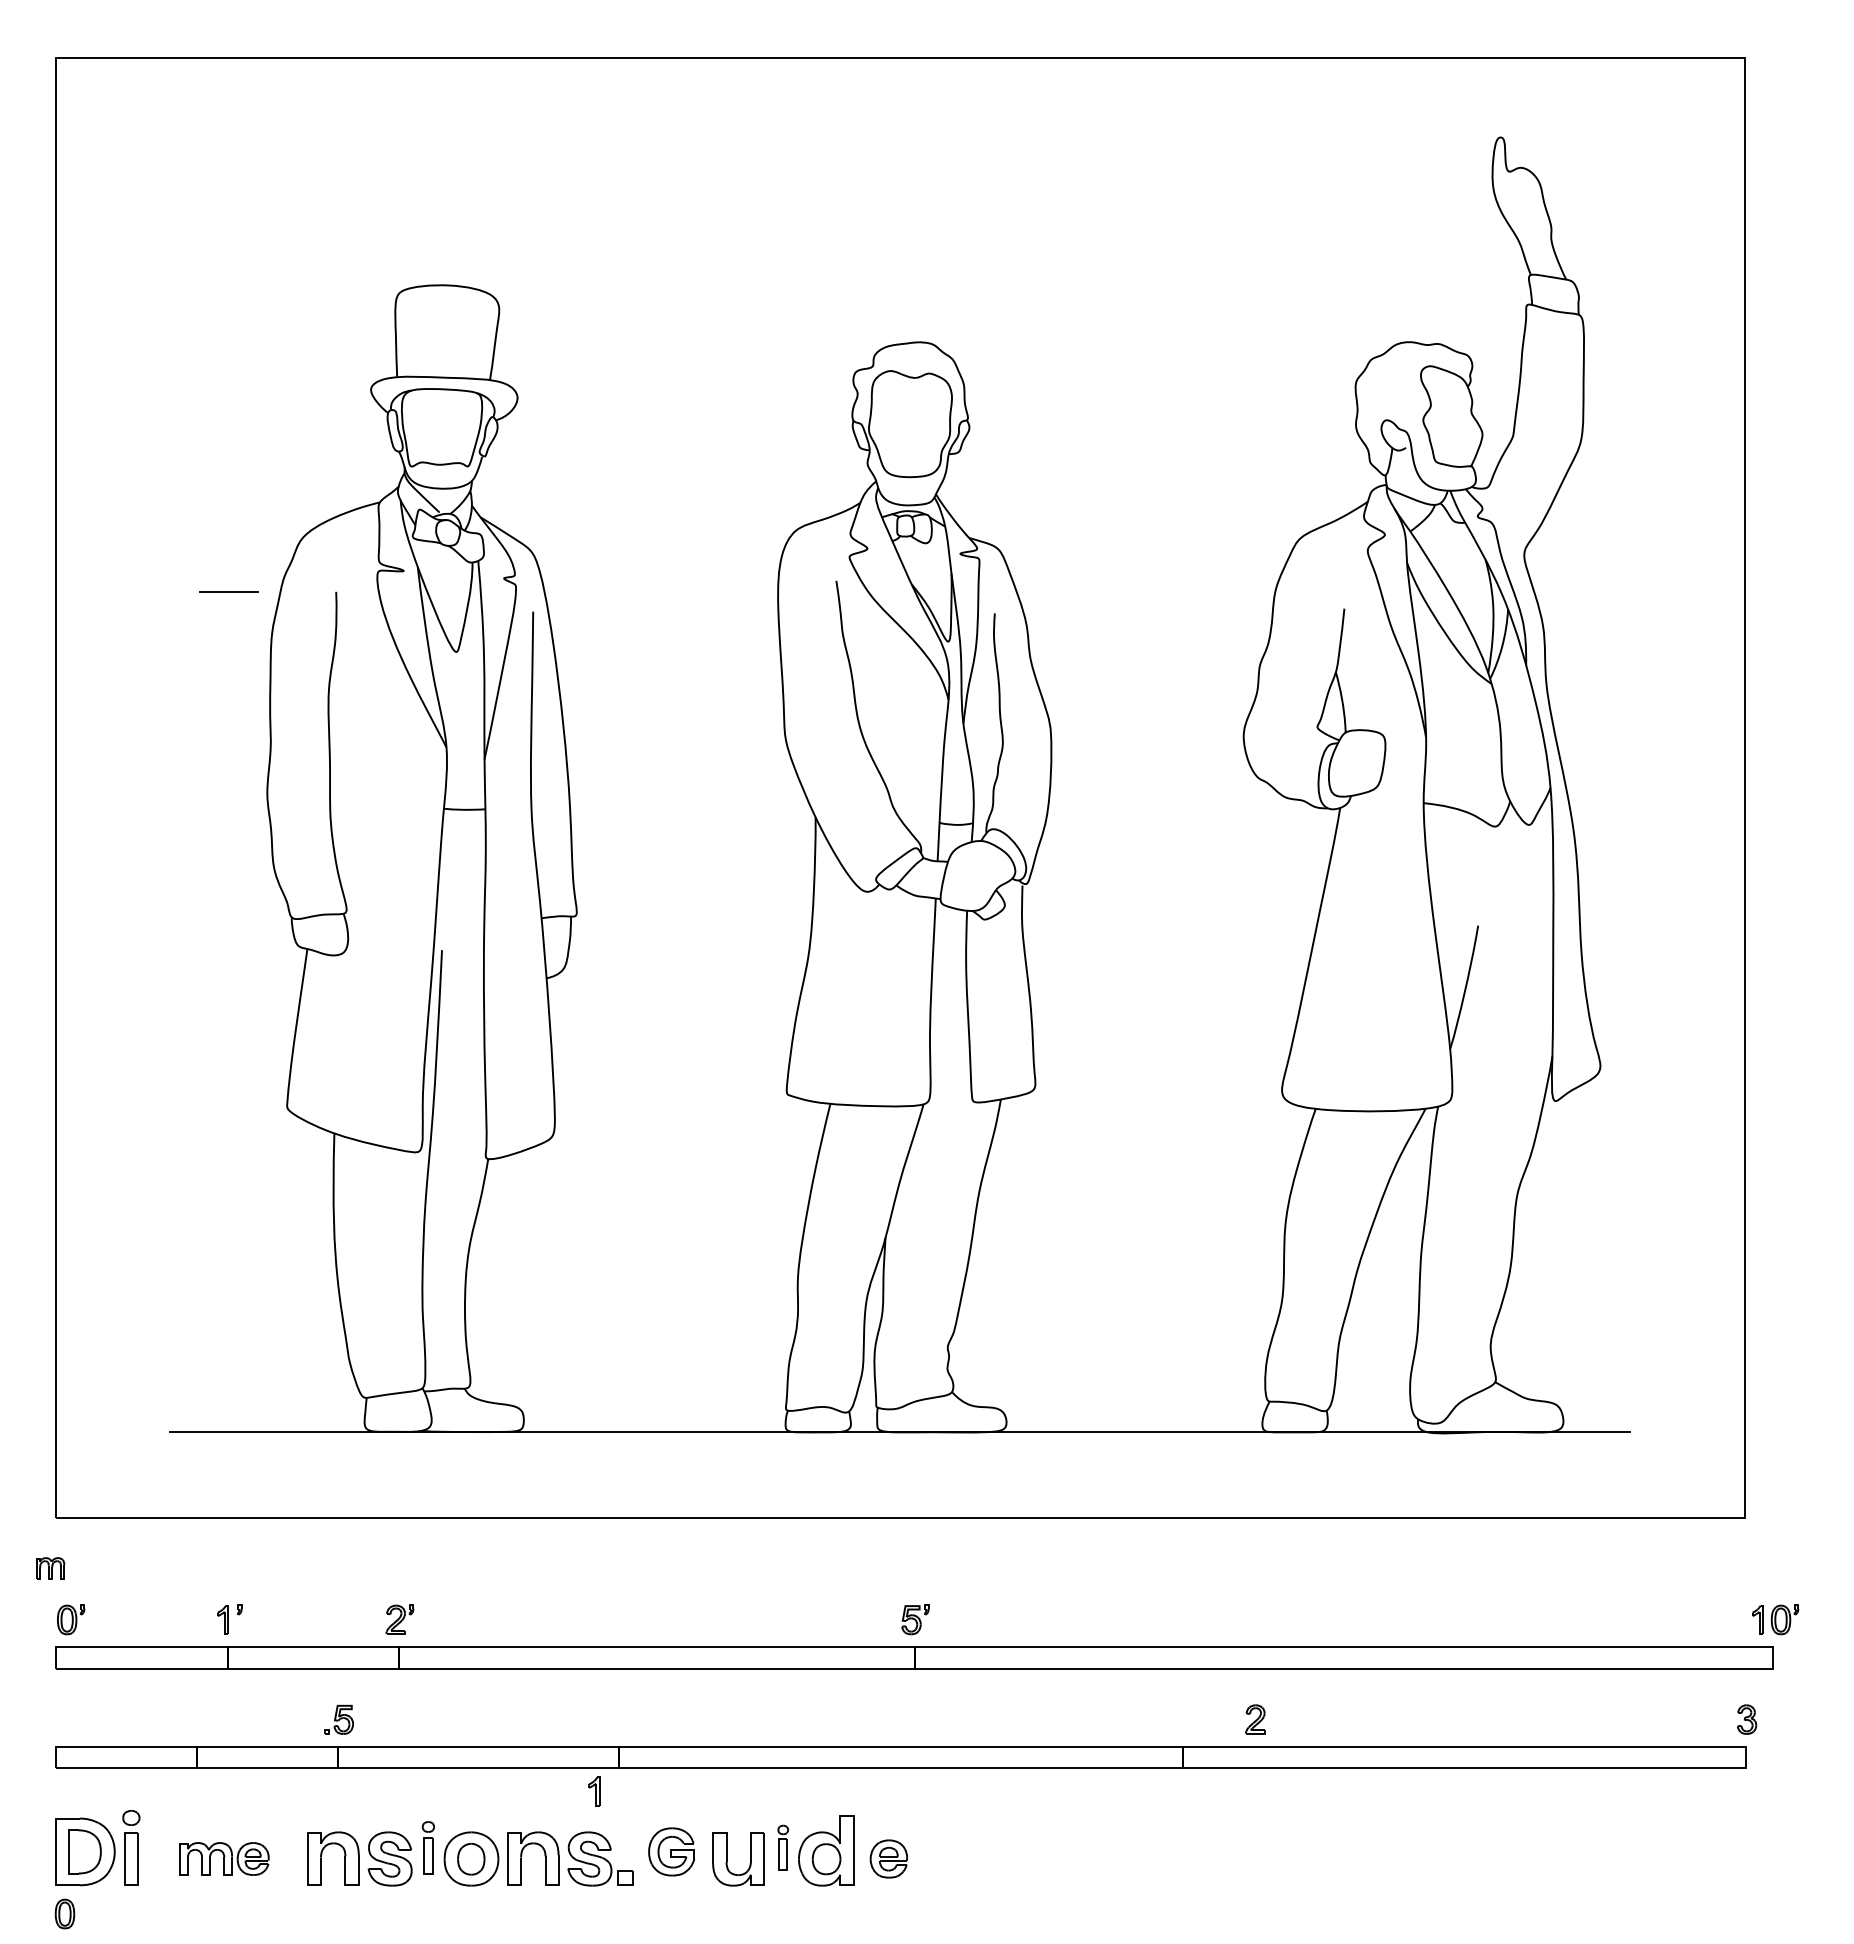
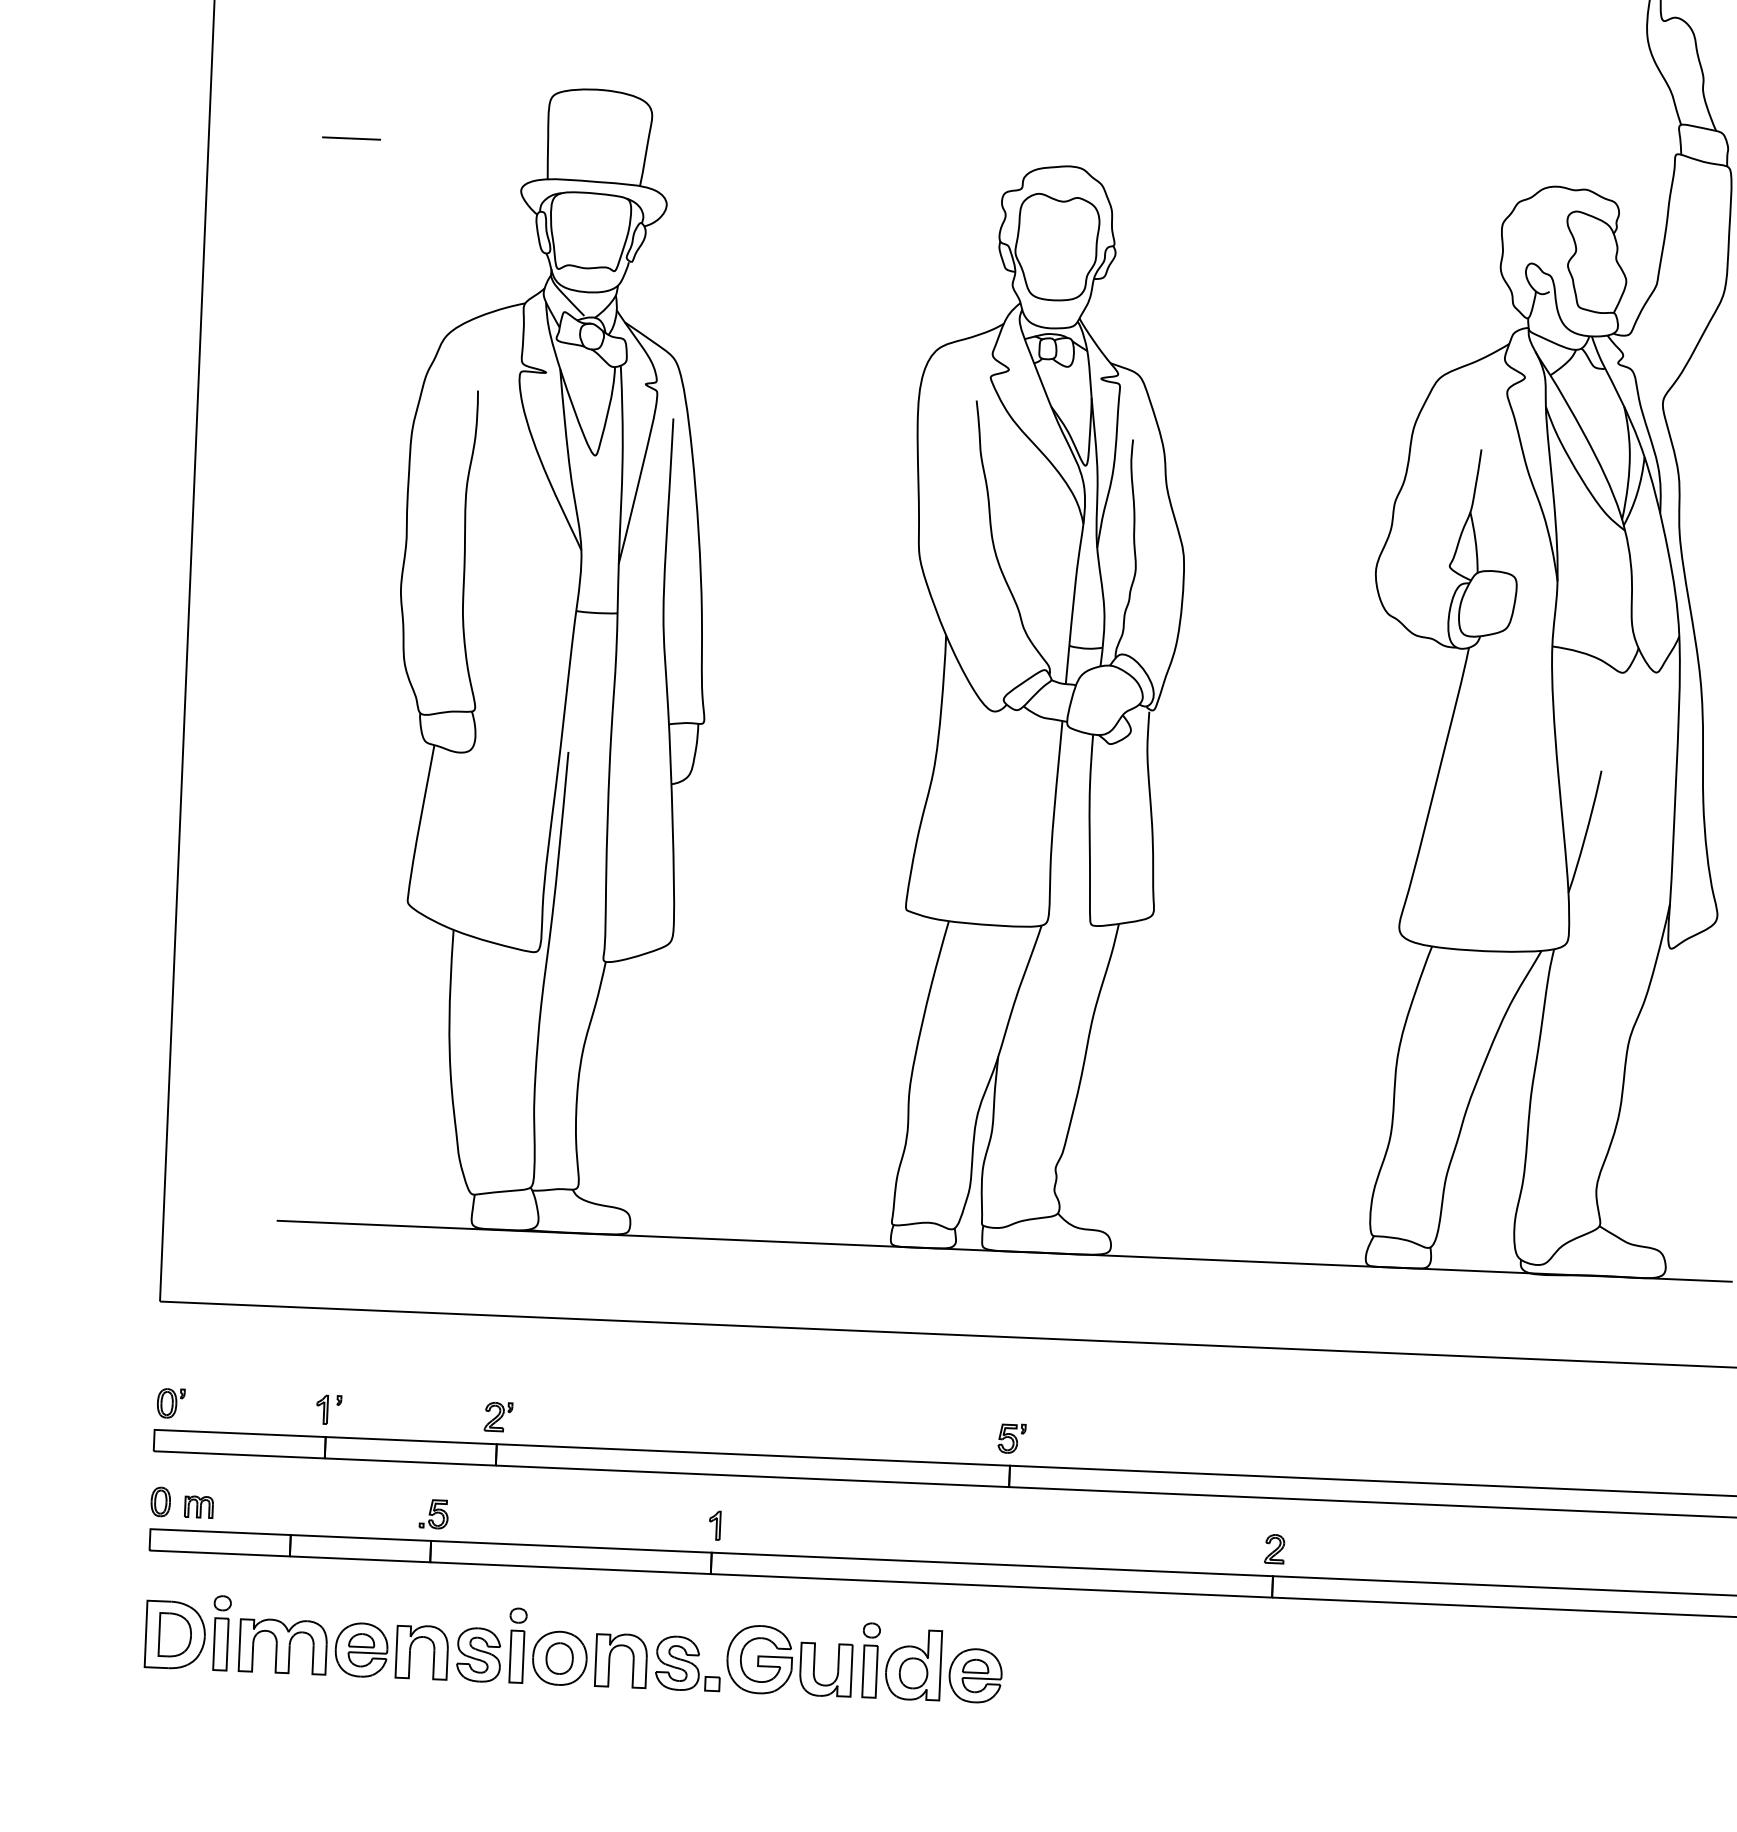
line: (228, 591) -> (351, 138), moved
part: (50, 1568) -> (199, 1507), moved
part: (1255, 1719) -> (1274, 1549), moved
part: (594, 1791) -> (715, 1525), moved
part: (428, 1847) -> (517, 1645), size x1.43
part: (783, 1847) -> (871, 1659), size x1.67
part: (671, 1851) -> (759, 1659), size x1.43
part: (224, 1858) -> (313, 1647), size x1.67
part: (888, 1858) -> (975, 1675), size x1.43
part: (64, 1913) -> (160, 1501), moved

